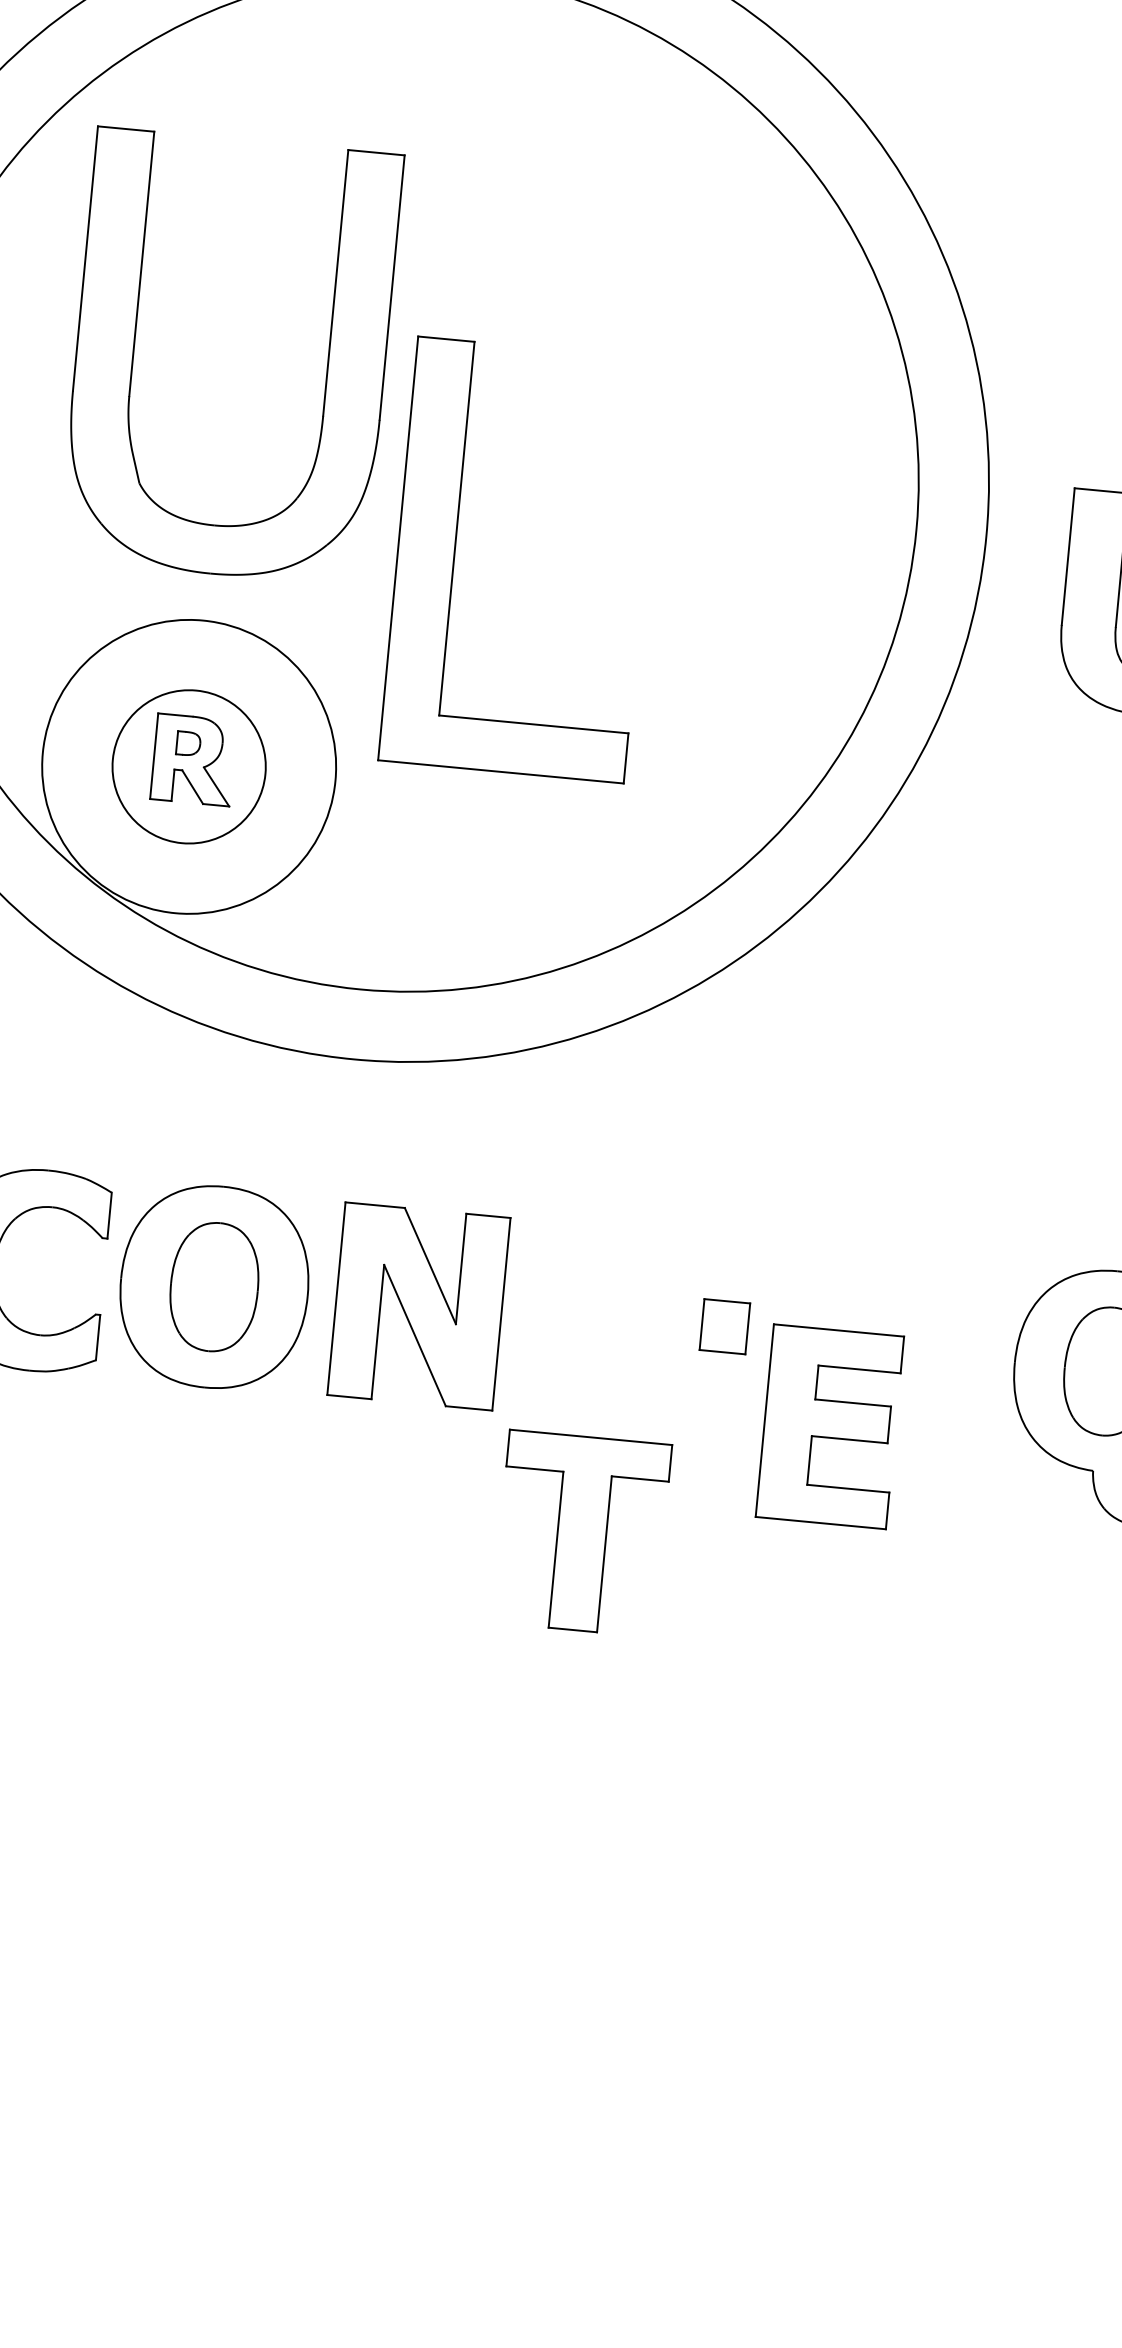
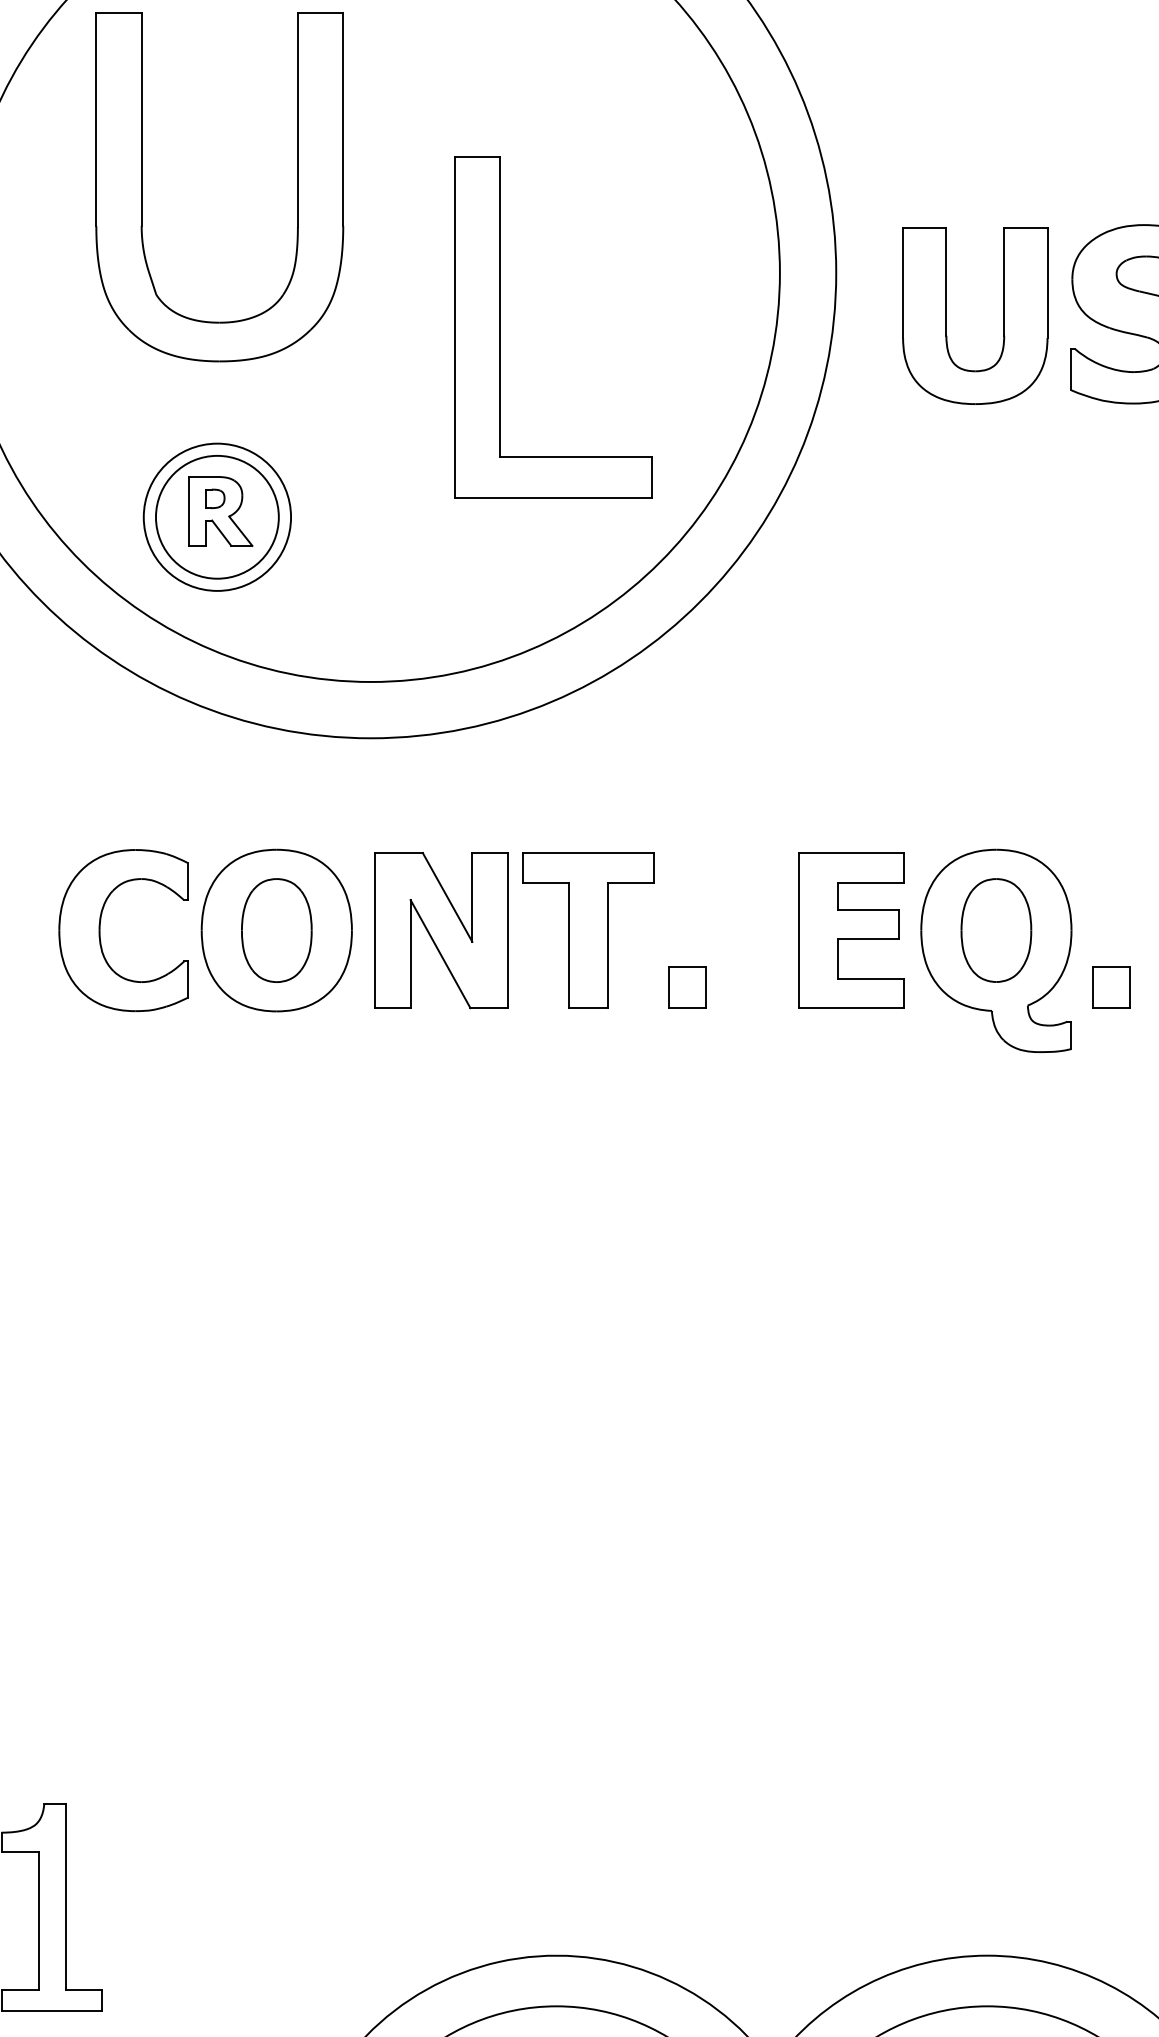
part: (454, 554) -> (500, 327), moved
circle: (189, 765) -> (217, 516), size x0.62
part: (725, 1326) -> (687, 987), moved
part: (829, 1426) -> (851, 930), moved
part: (581, 1533) -> (588, 930), moved

